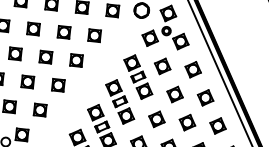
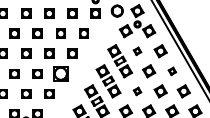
part: (162, 66) -> (137, 51), size x0.6
part: (57, 84) -> (60, 73), size x1.6
part: (205, 98) -> (172, 71), size x0.6
part: (156, 119) -> (137, 91), size x0.6

